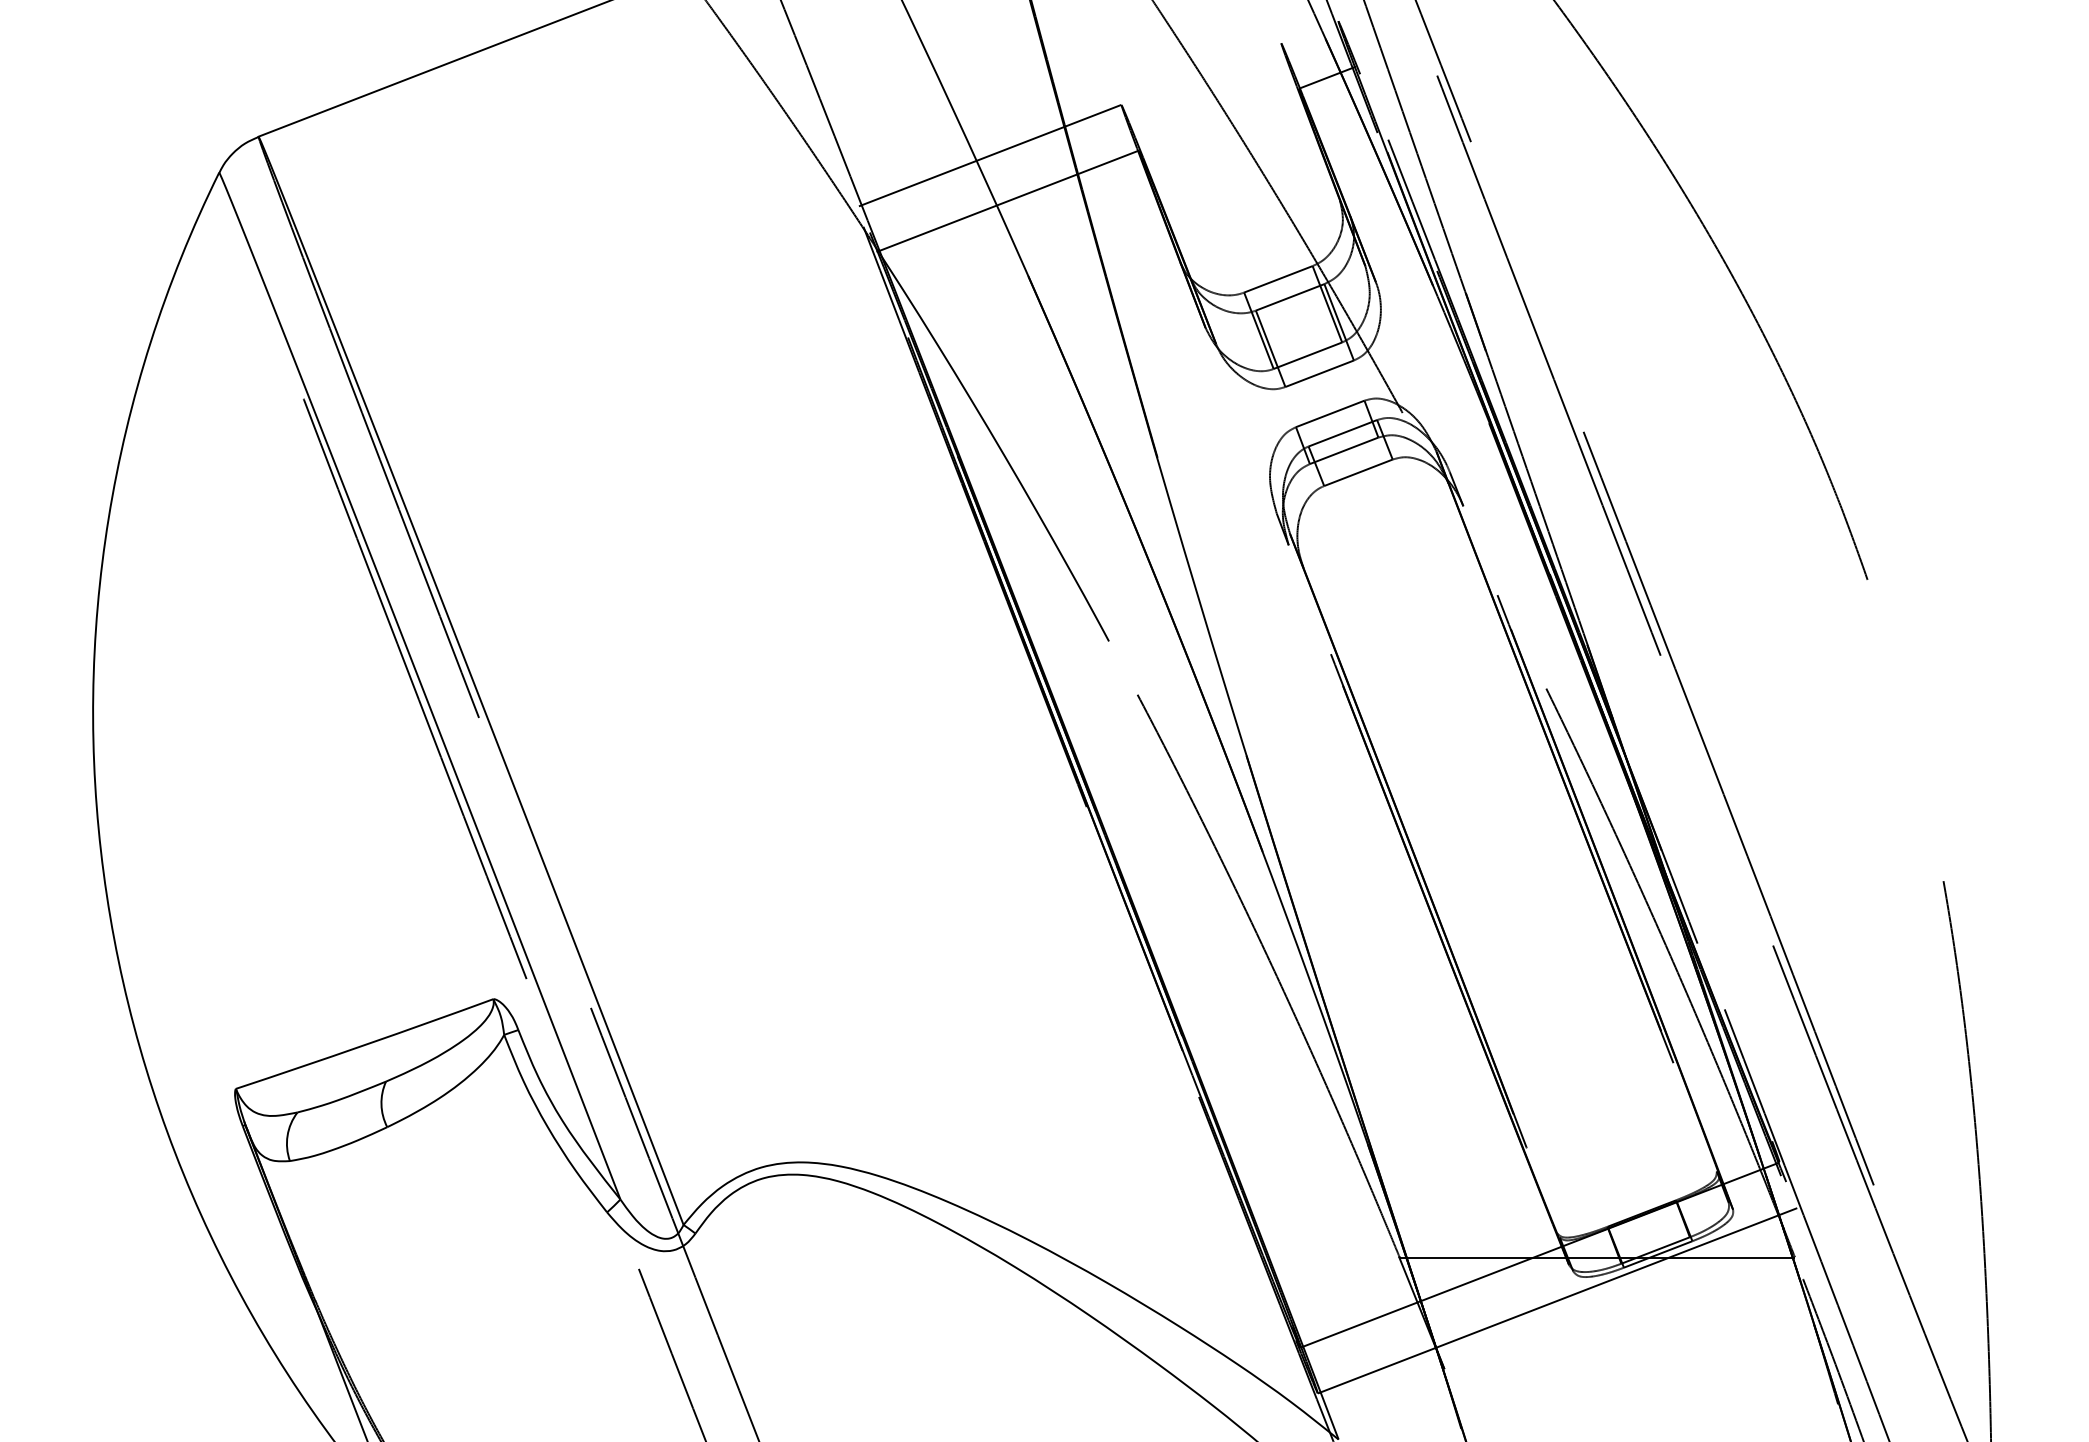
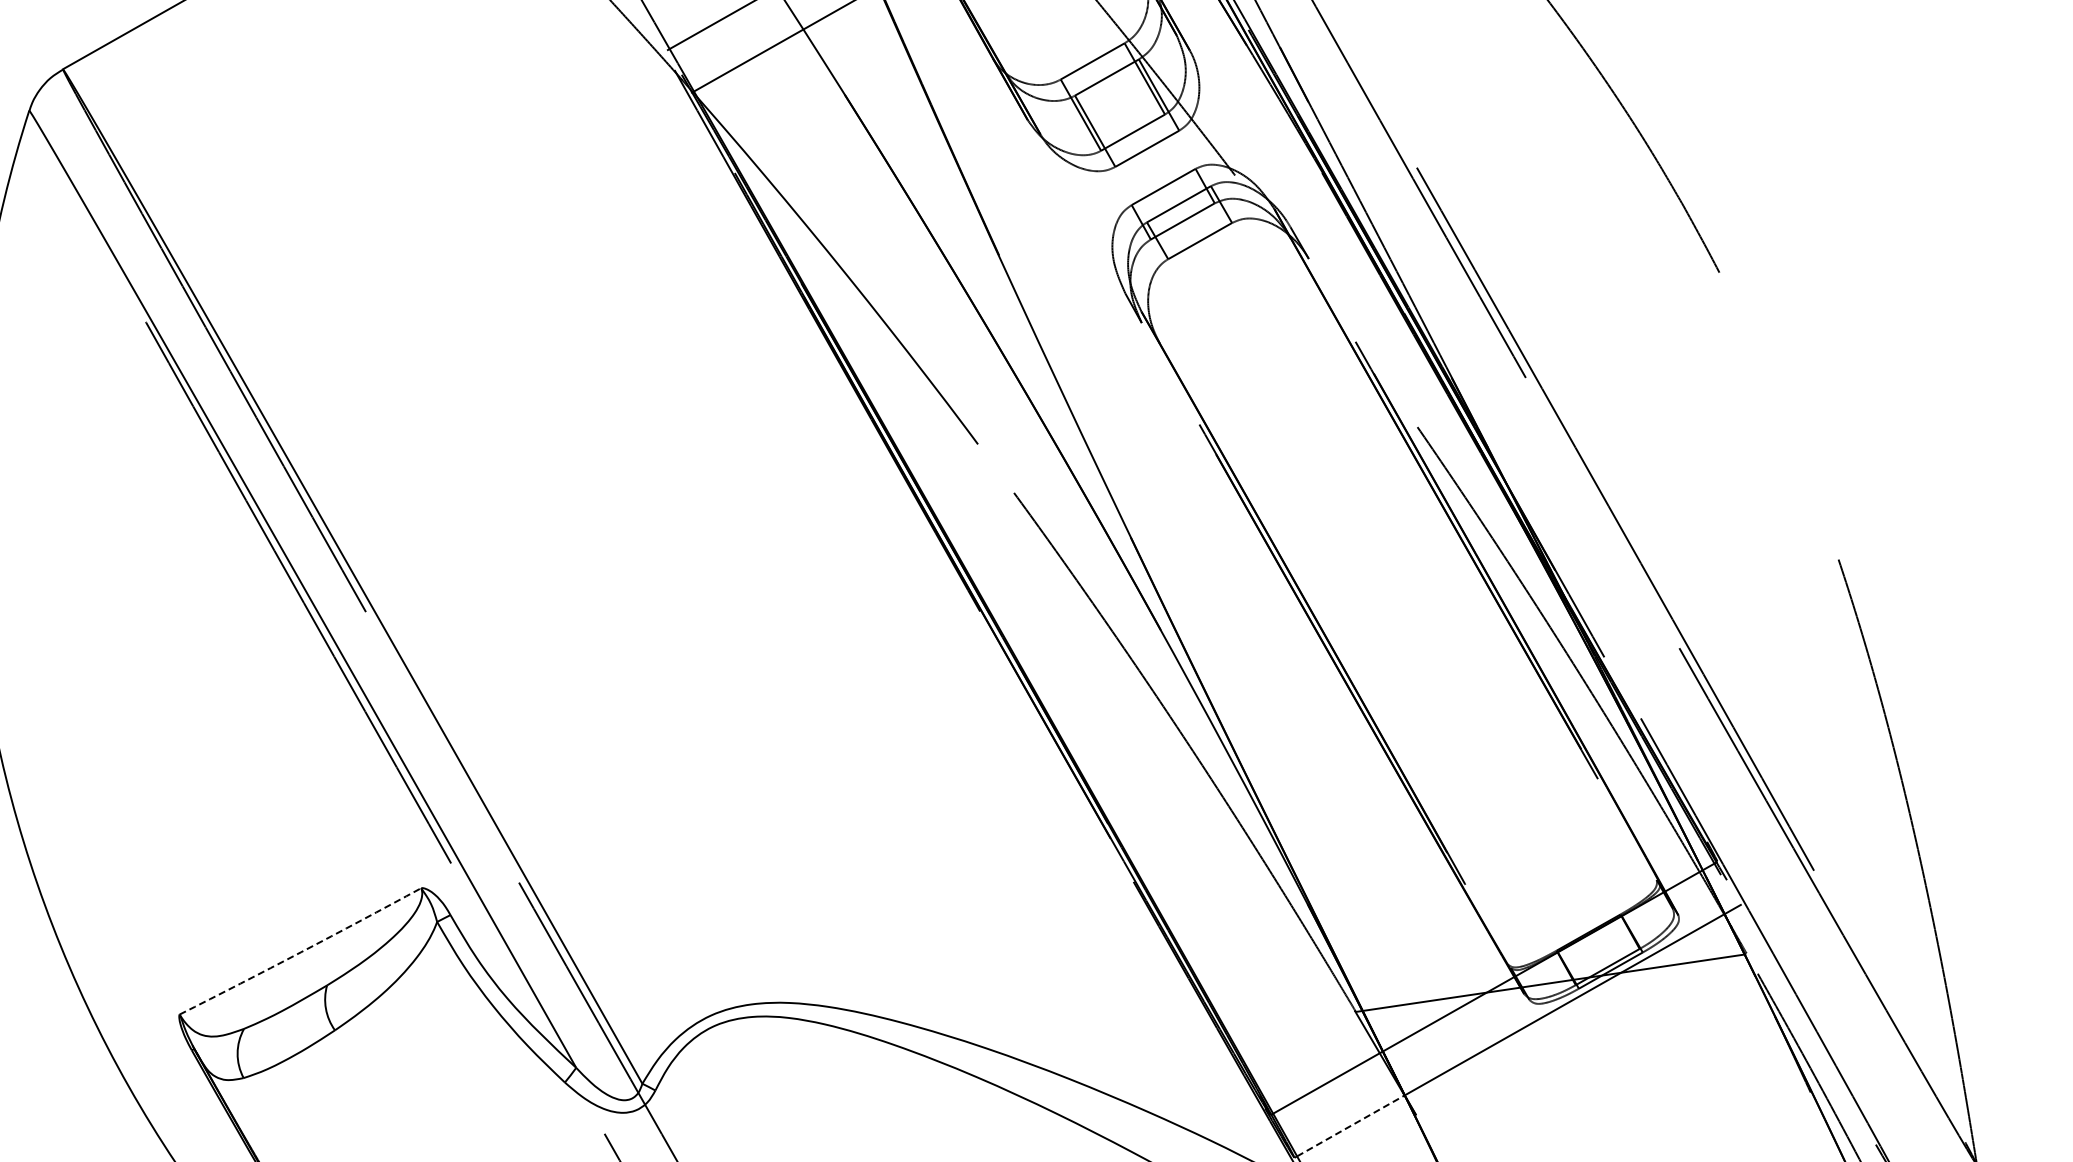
arc: (365, 1045) -> (301, 952), solid -> dashed
line: (1378, 1370) -> (1351, 1126), solid -> dashed

